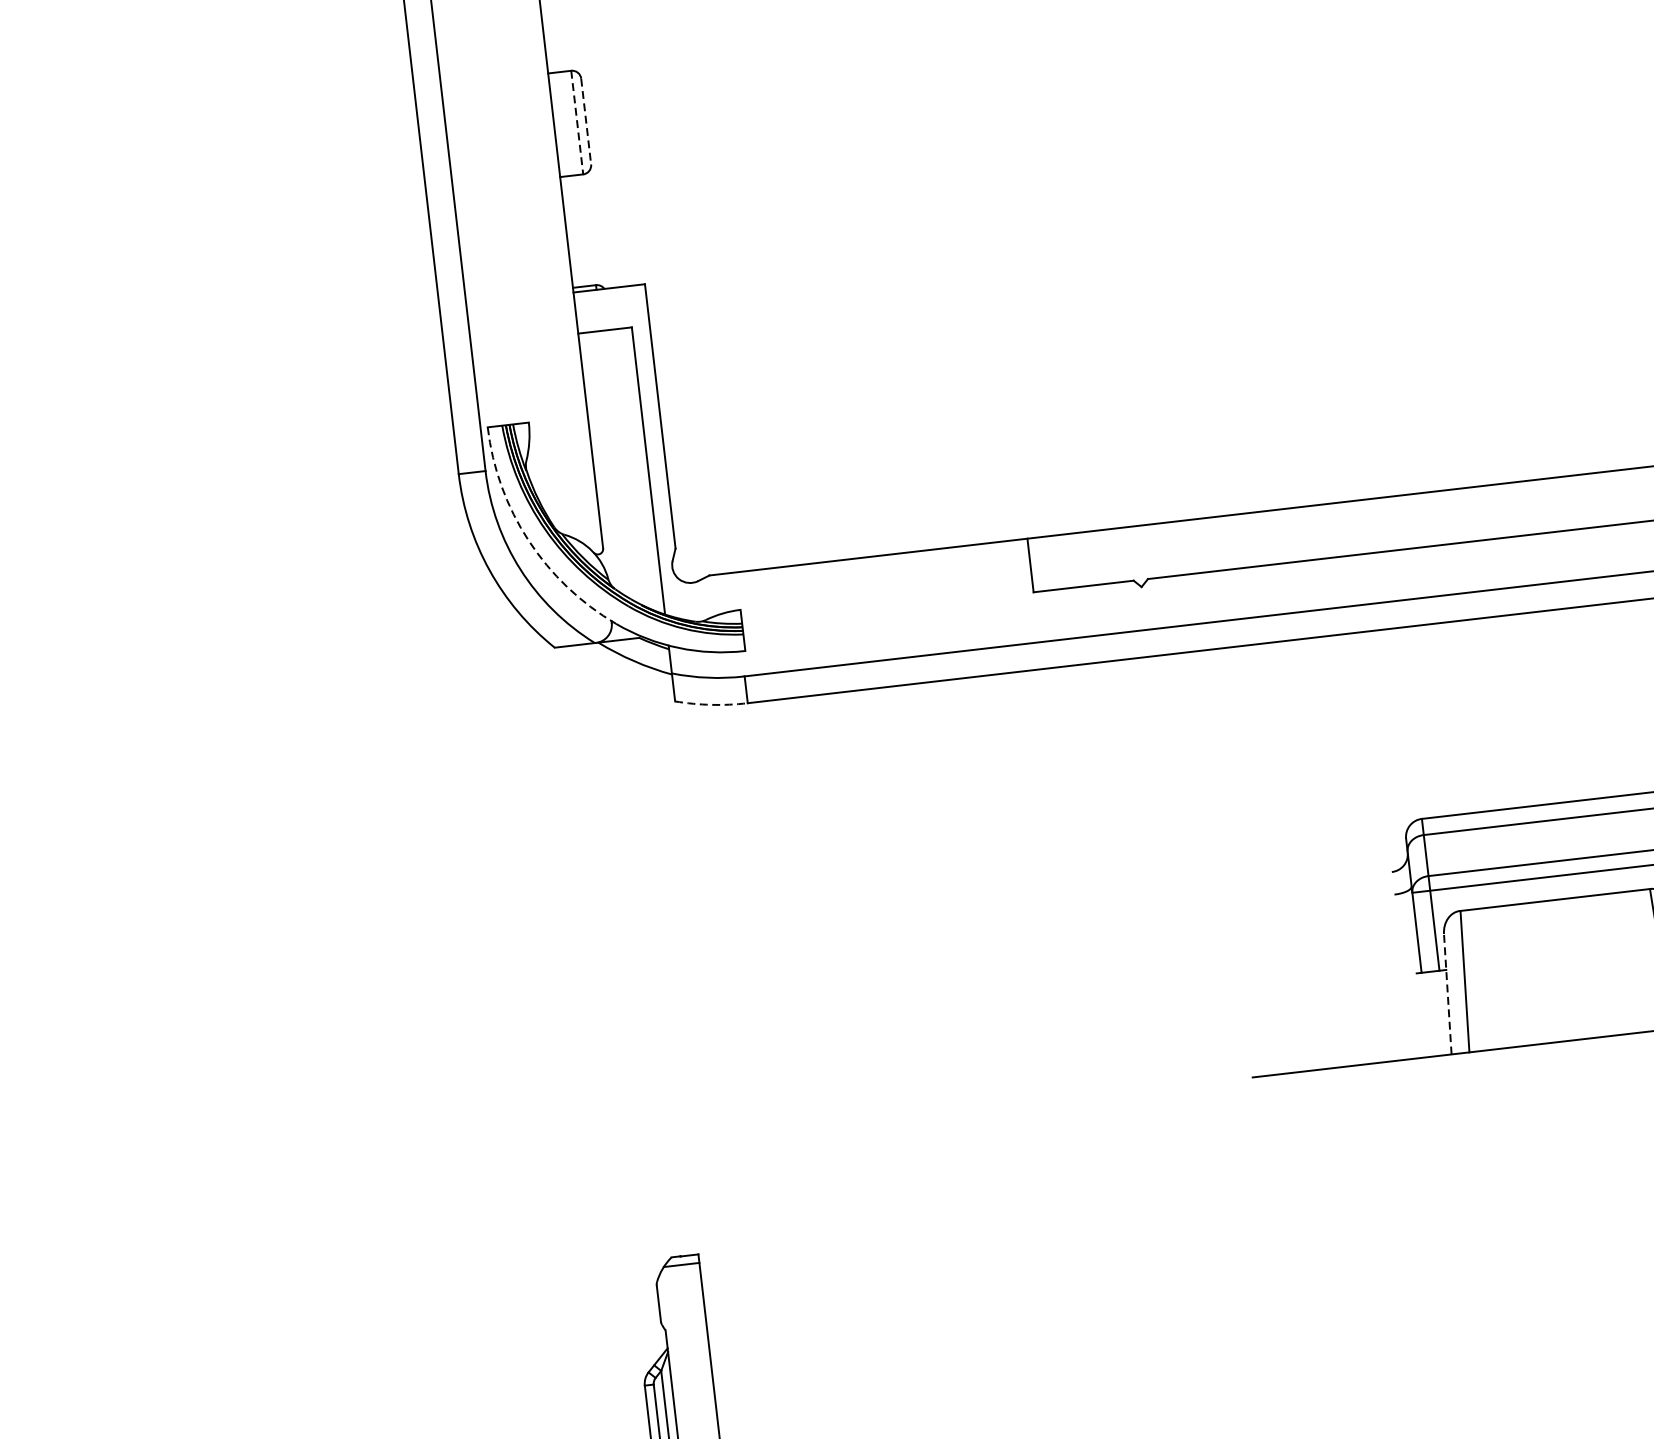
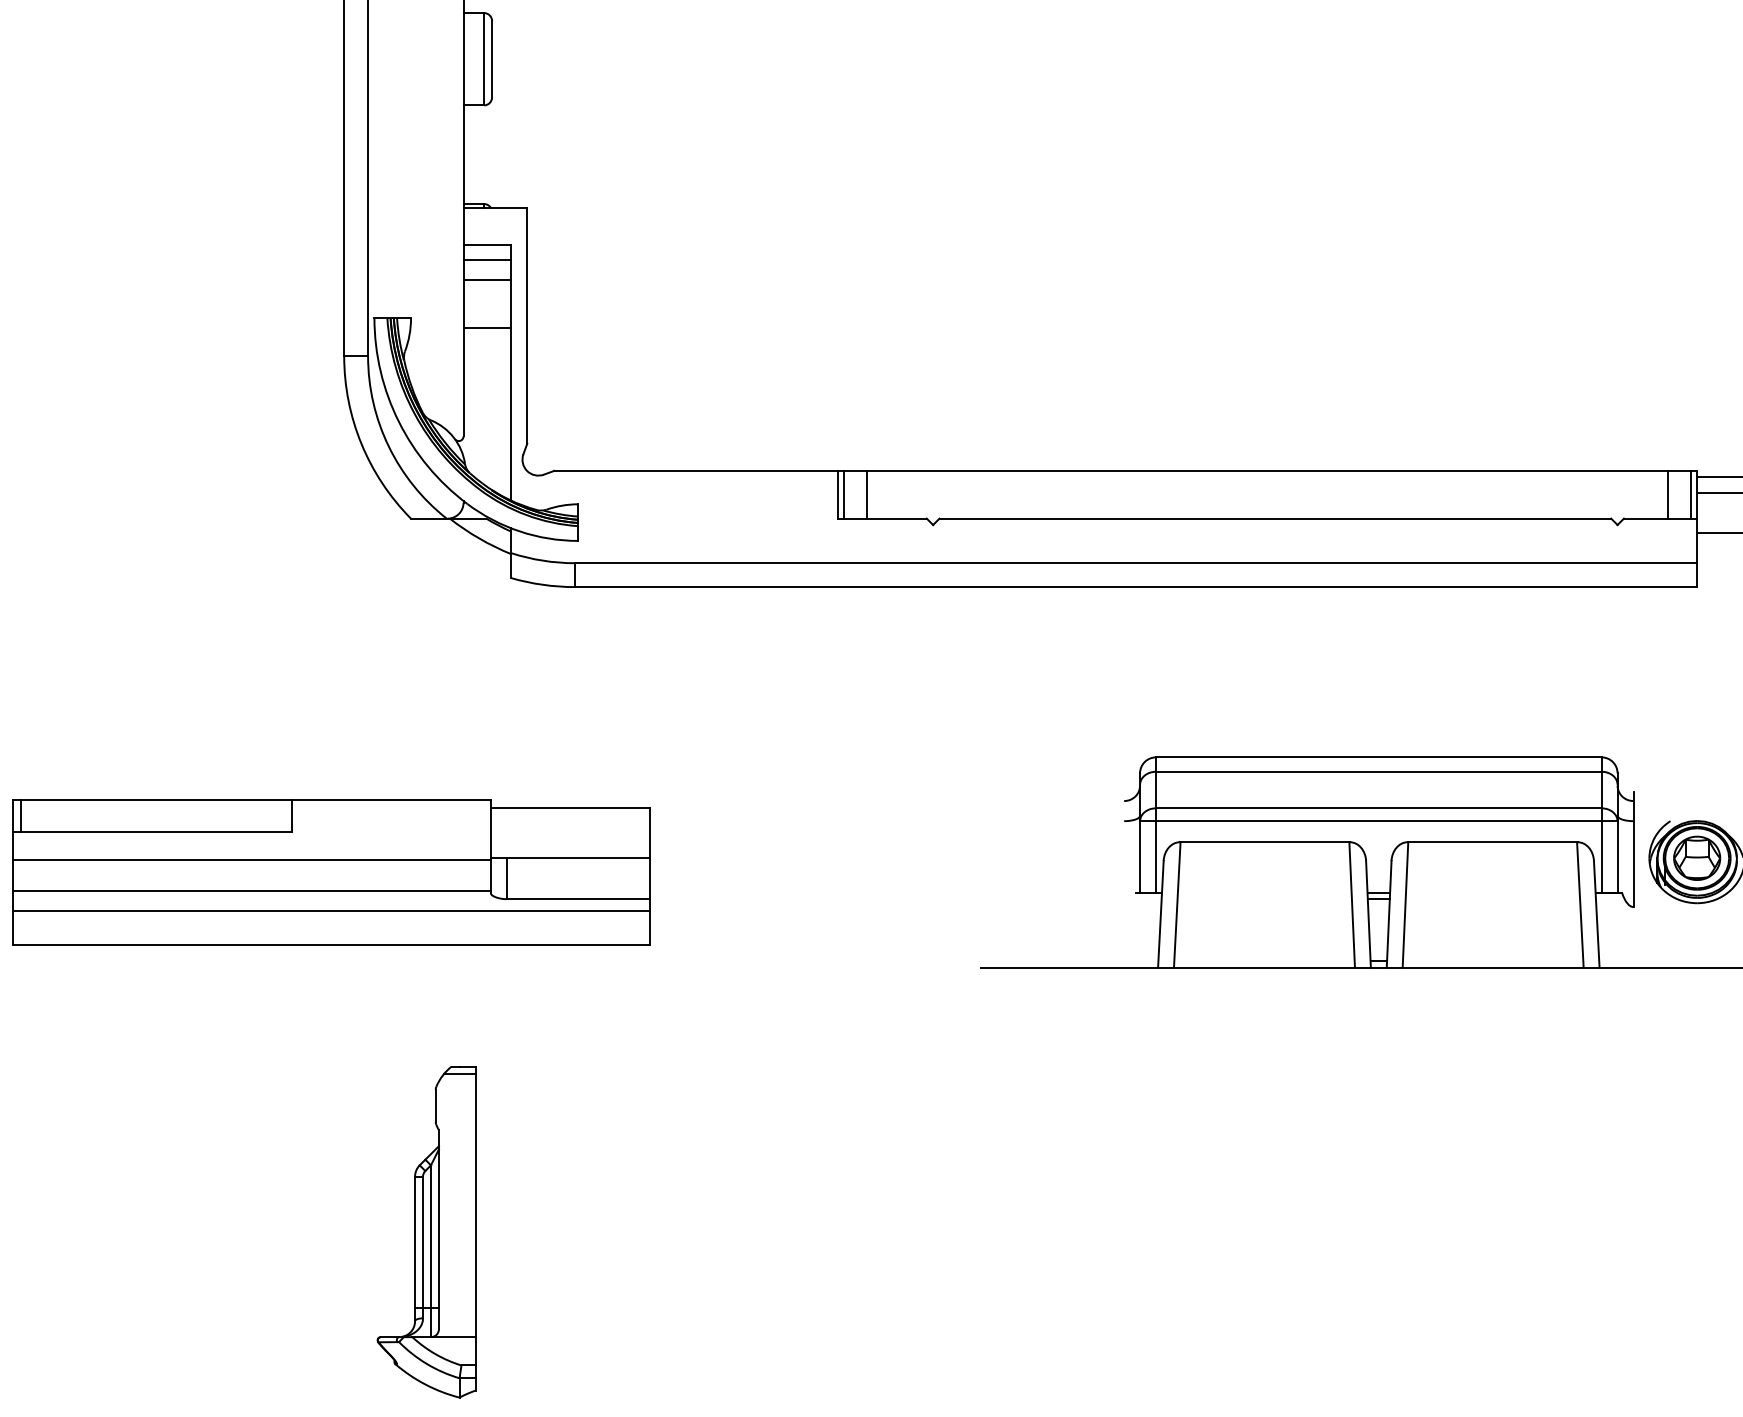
line: (586, 121) -> (492, 59), dashed -> solid
line: (577, 122) -> (484, 59), dashed -> solid
line: (607, 348) -> (487, 260), added
line: (609, 369) -> (487, 279), added
line: (615, 423) -> (487, 327), added
arc: (528, 541) -> (398, 422), dashed -> solid
line: (1062, 561) -> (866, 494), added
line: (1038, 564) -> (844, 494), added
arc: (710, 704) -> (542, 584), dashed -> solid
line: (1447, 993) -> (1160, 913), dashed -> solid
part: (511, 1055) -> (331, 872), added

